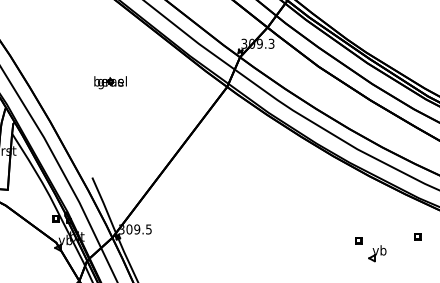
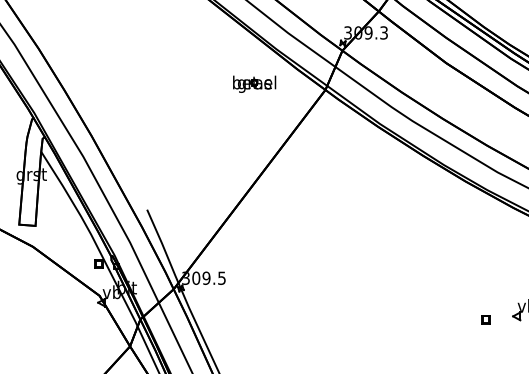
part: (110, 82) -> (254, 84), moved
part: (358, 240) -> (485, 319), moved

